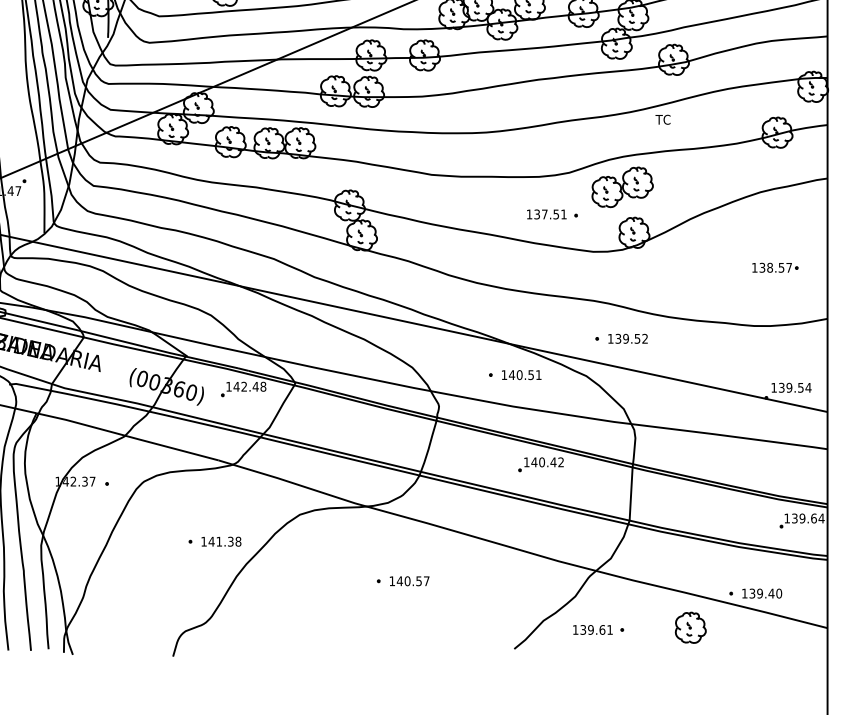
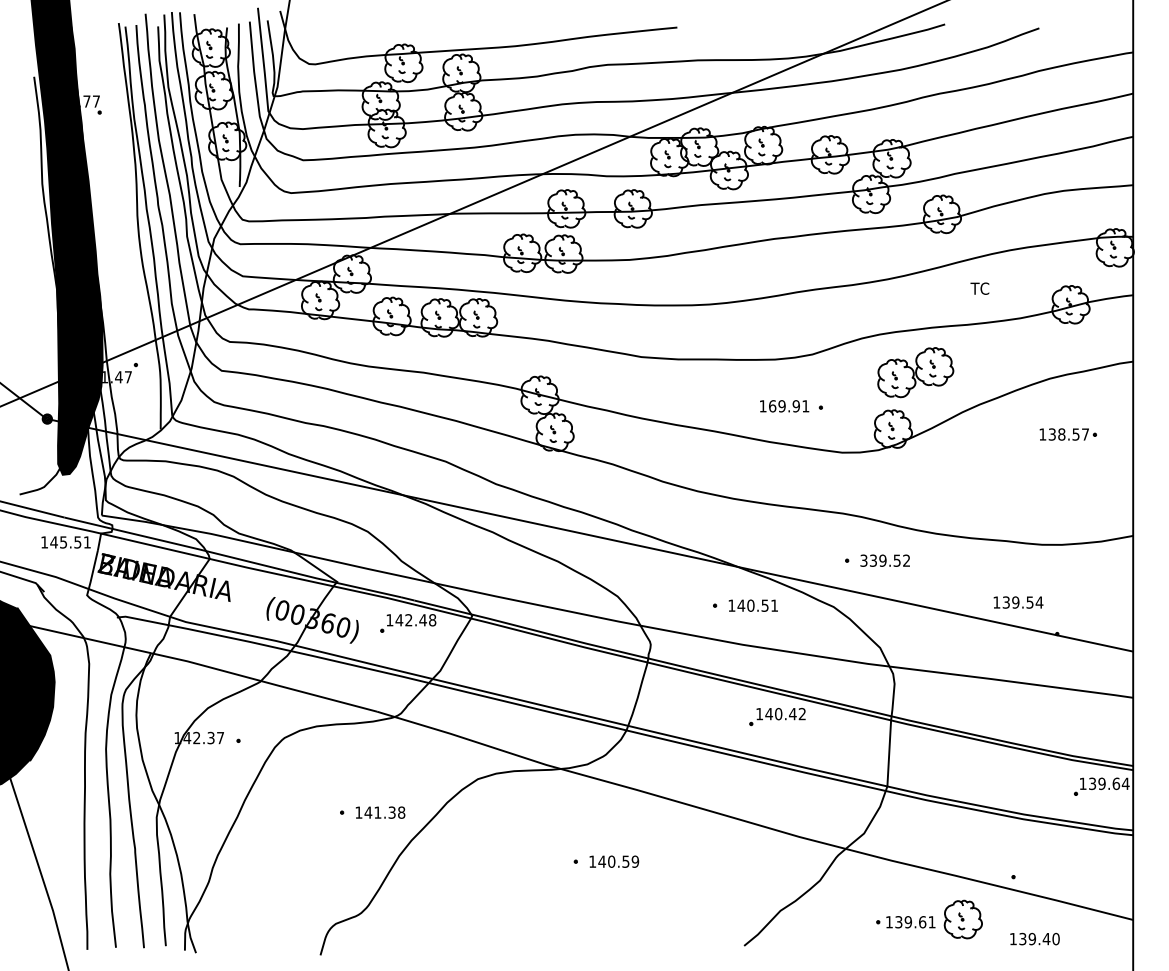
text: (662, 119) -> (979, 288), moved
part: (622, 187) -> (915, 372), moved
text: (546, 214) -> (784, 406), 137.51 -> 169.91
part: (774, 267) -> (1067, 434), moved
text: (610, 338) -> (863, 560), 139.52 -> 339.52
text: (791, 387) -> (1018, 602), moved
text: (426, 581) -> (635, 861), 140.57 -> 140.59
text: (761, 593) -> (1034, 938), moved
text: (592, 630) -> (910, 922), moved

